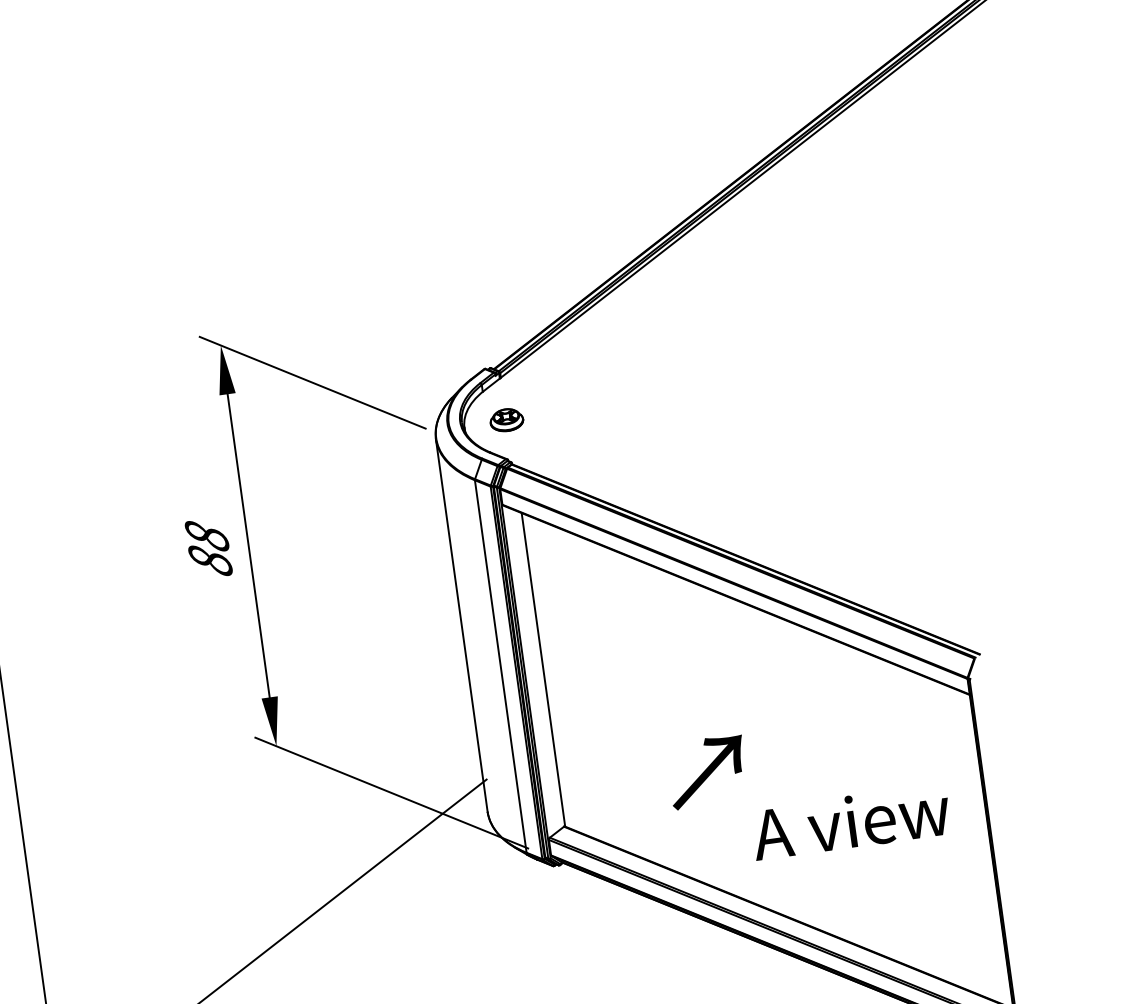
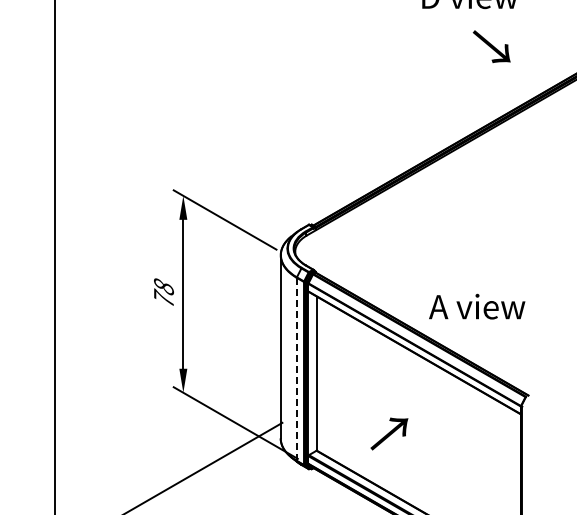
part: (505, 419) -> (315, 250), removed
text: (209, 557) -> (163, 297), 88 -> 78
line: (499, 664) -> (296, 368), solid -> dashed
text: (851, 821) -> (477, 306), moved

